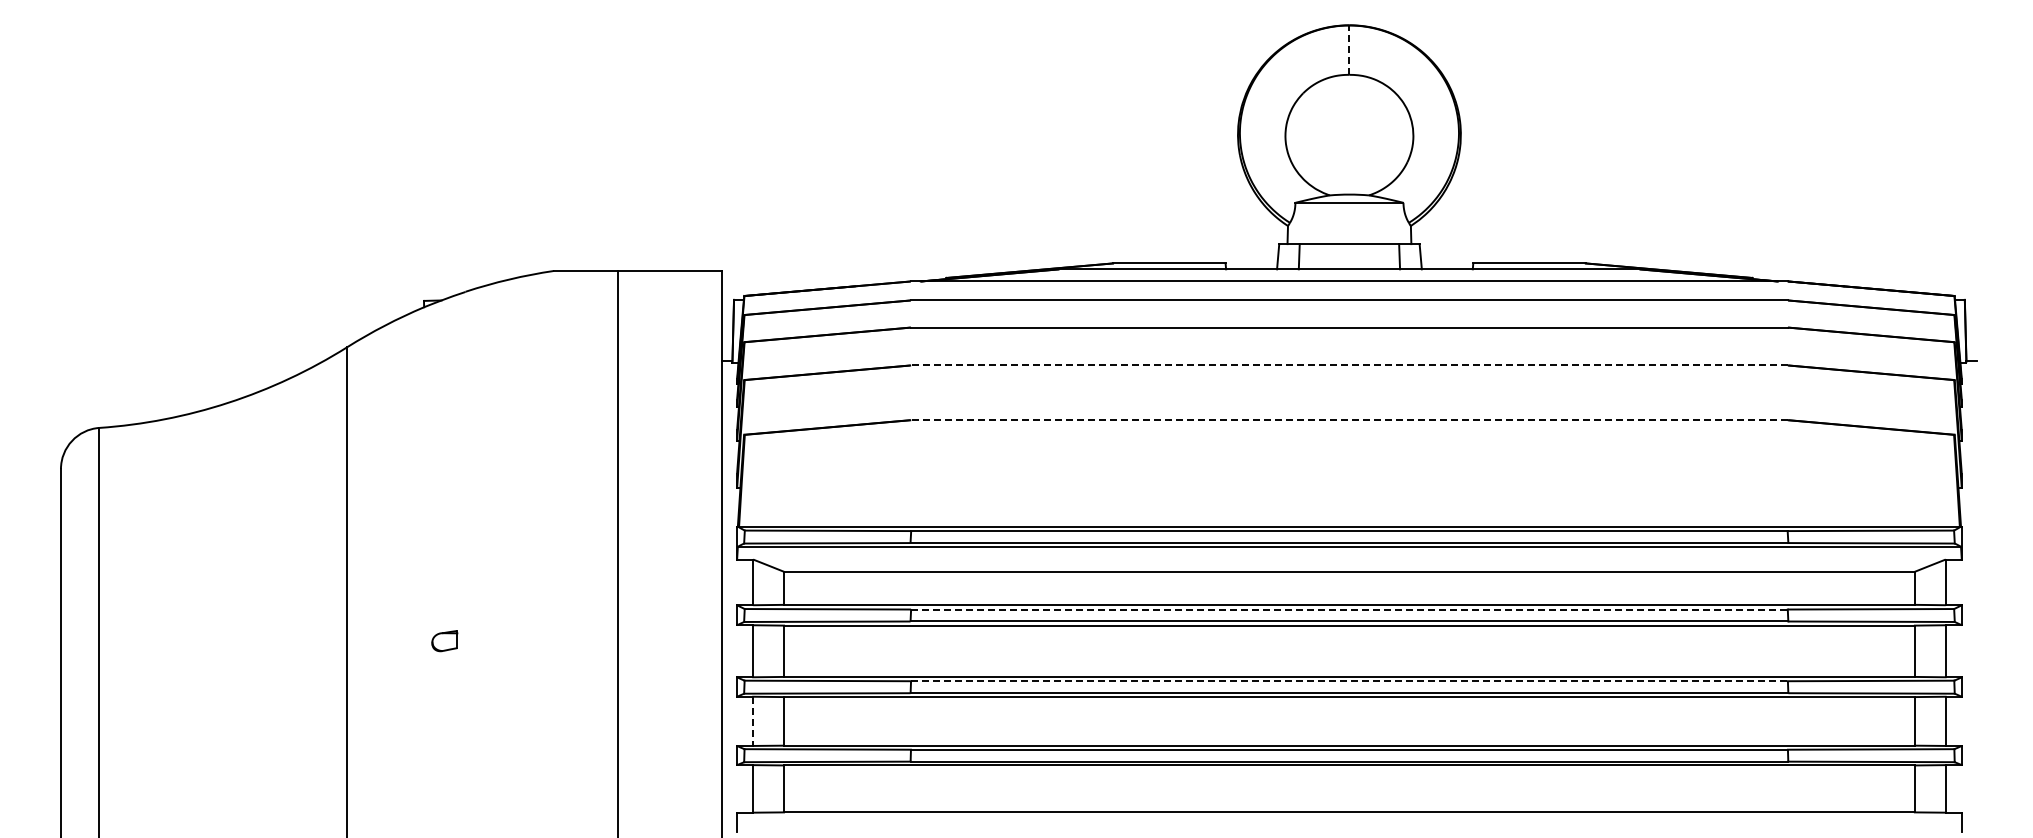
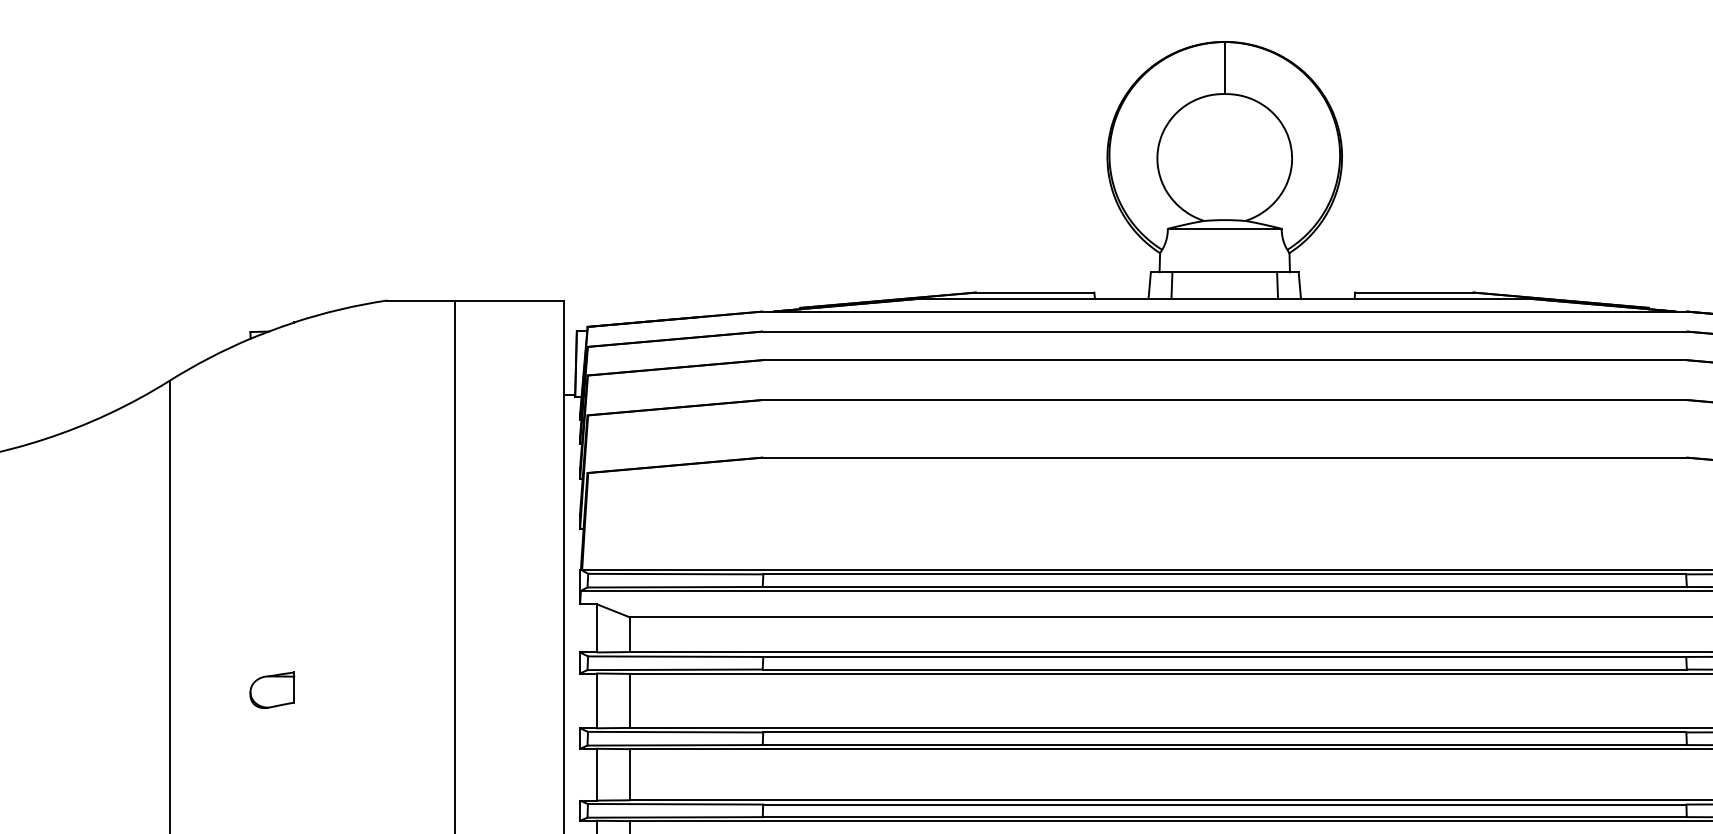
line: (1349, 50) -> (1224, 68), dashed -> solid
line: (1349, 365) -> (1224, 400), dashed -> solid
line: (1349, 420) -> (1224, 457), dashed -> solid
line: (1349, 609) -> (1224, 656), dashed -> solid
part: (444, 640) -> (272, 689), size x1.67
line: (1349, 681) -> (1224, 732), dashed -> solid
line: (753, 721) -> (597, 774), dashed -> solid

